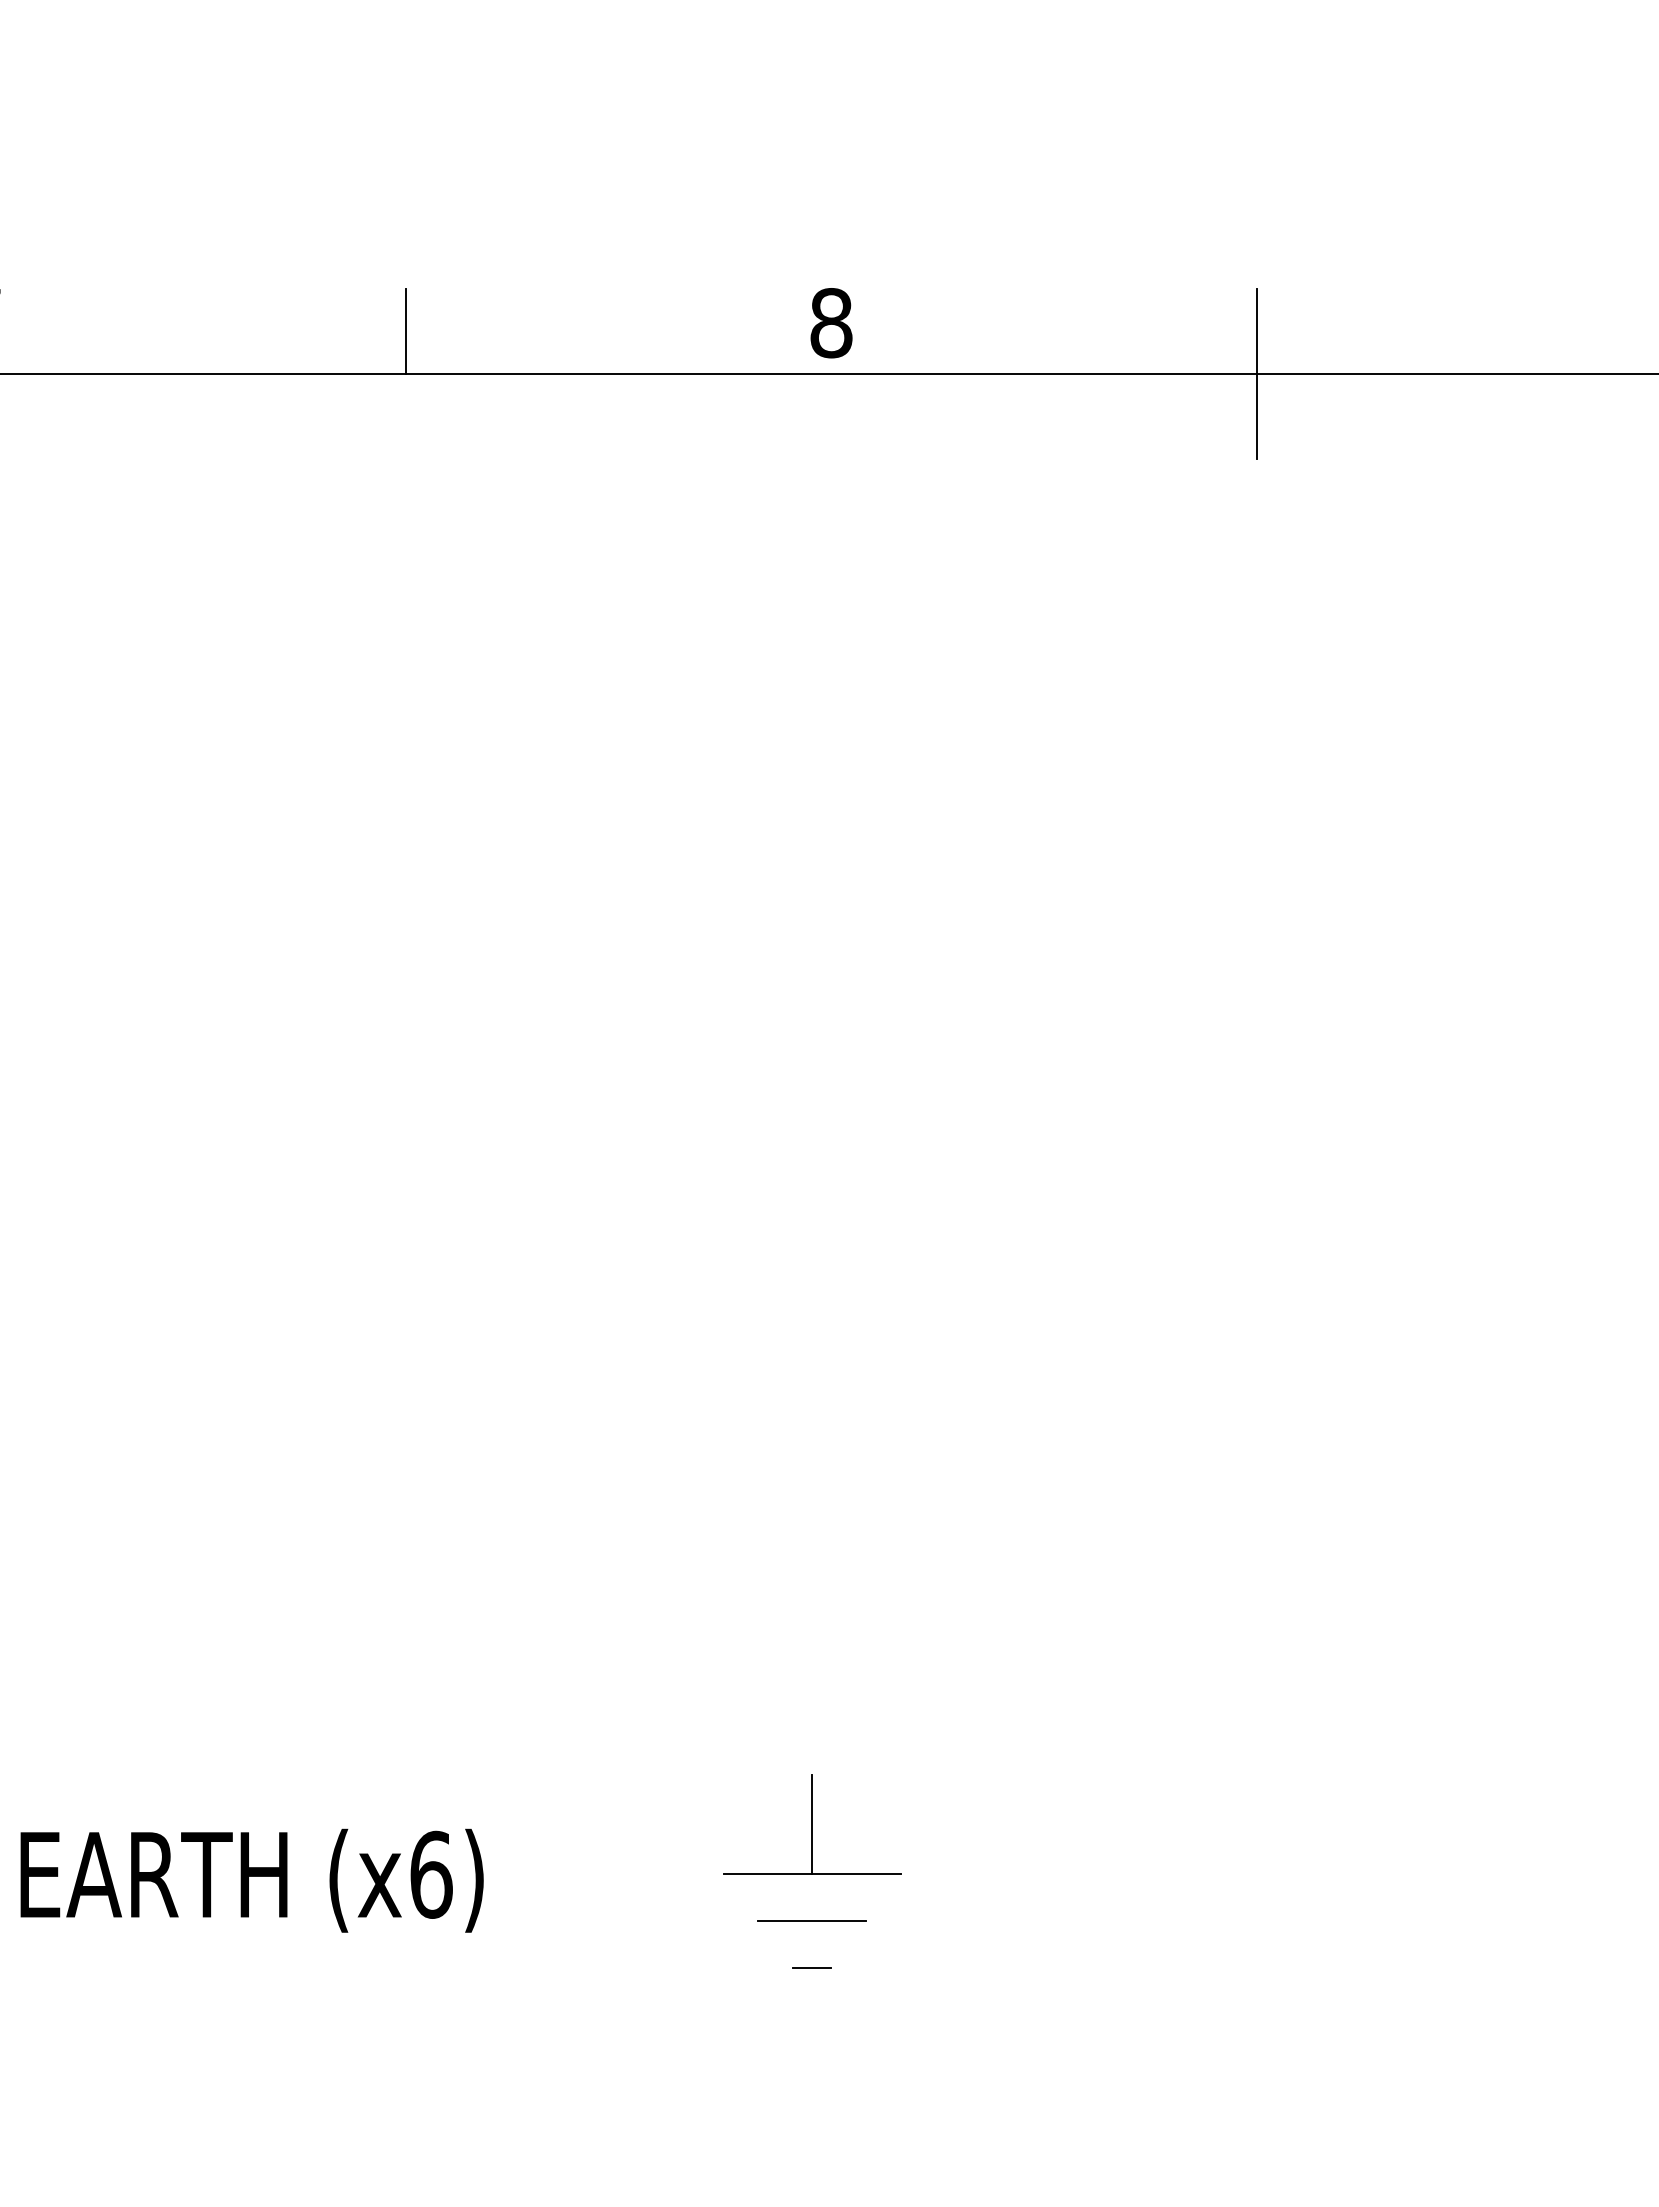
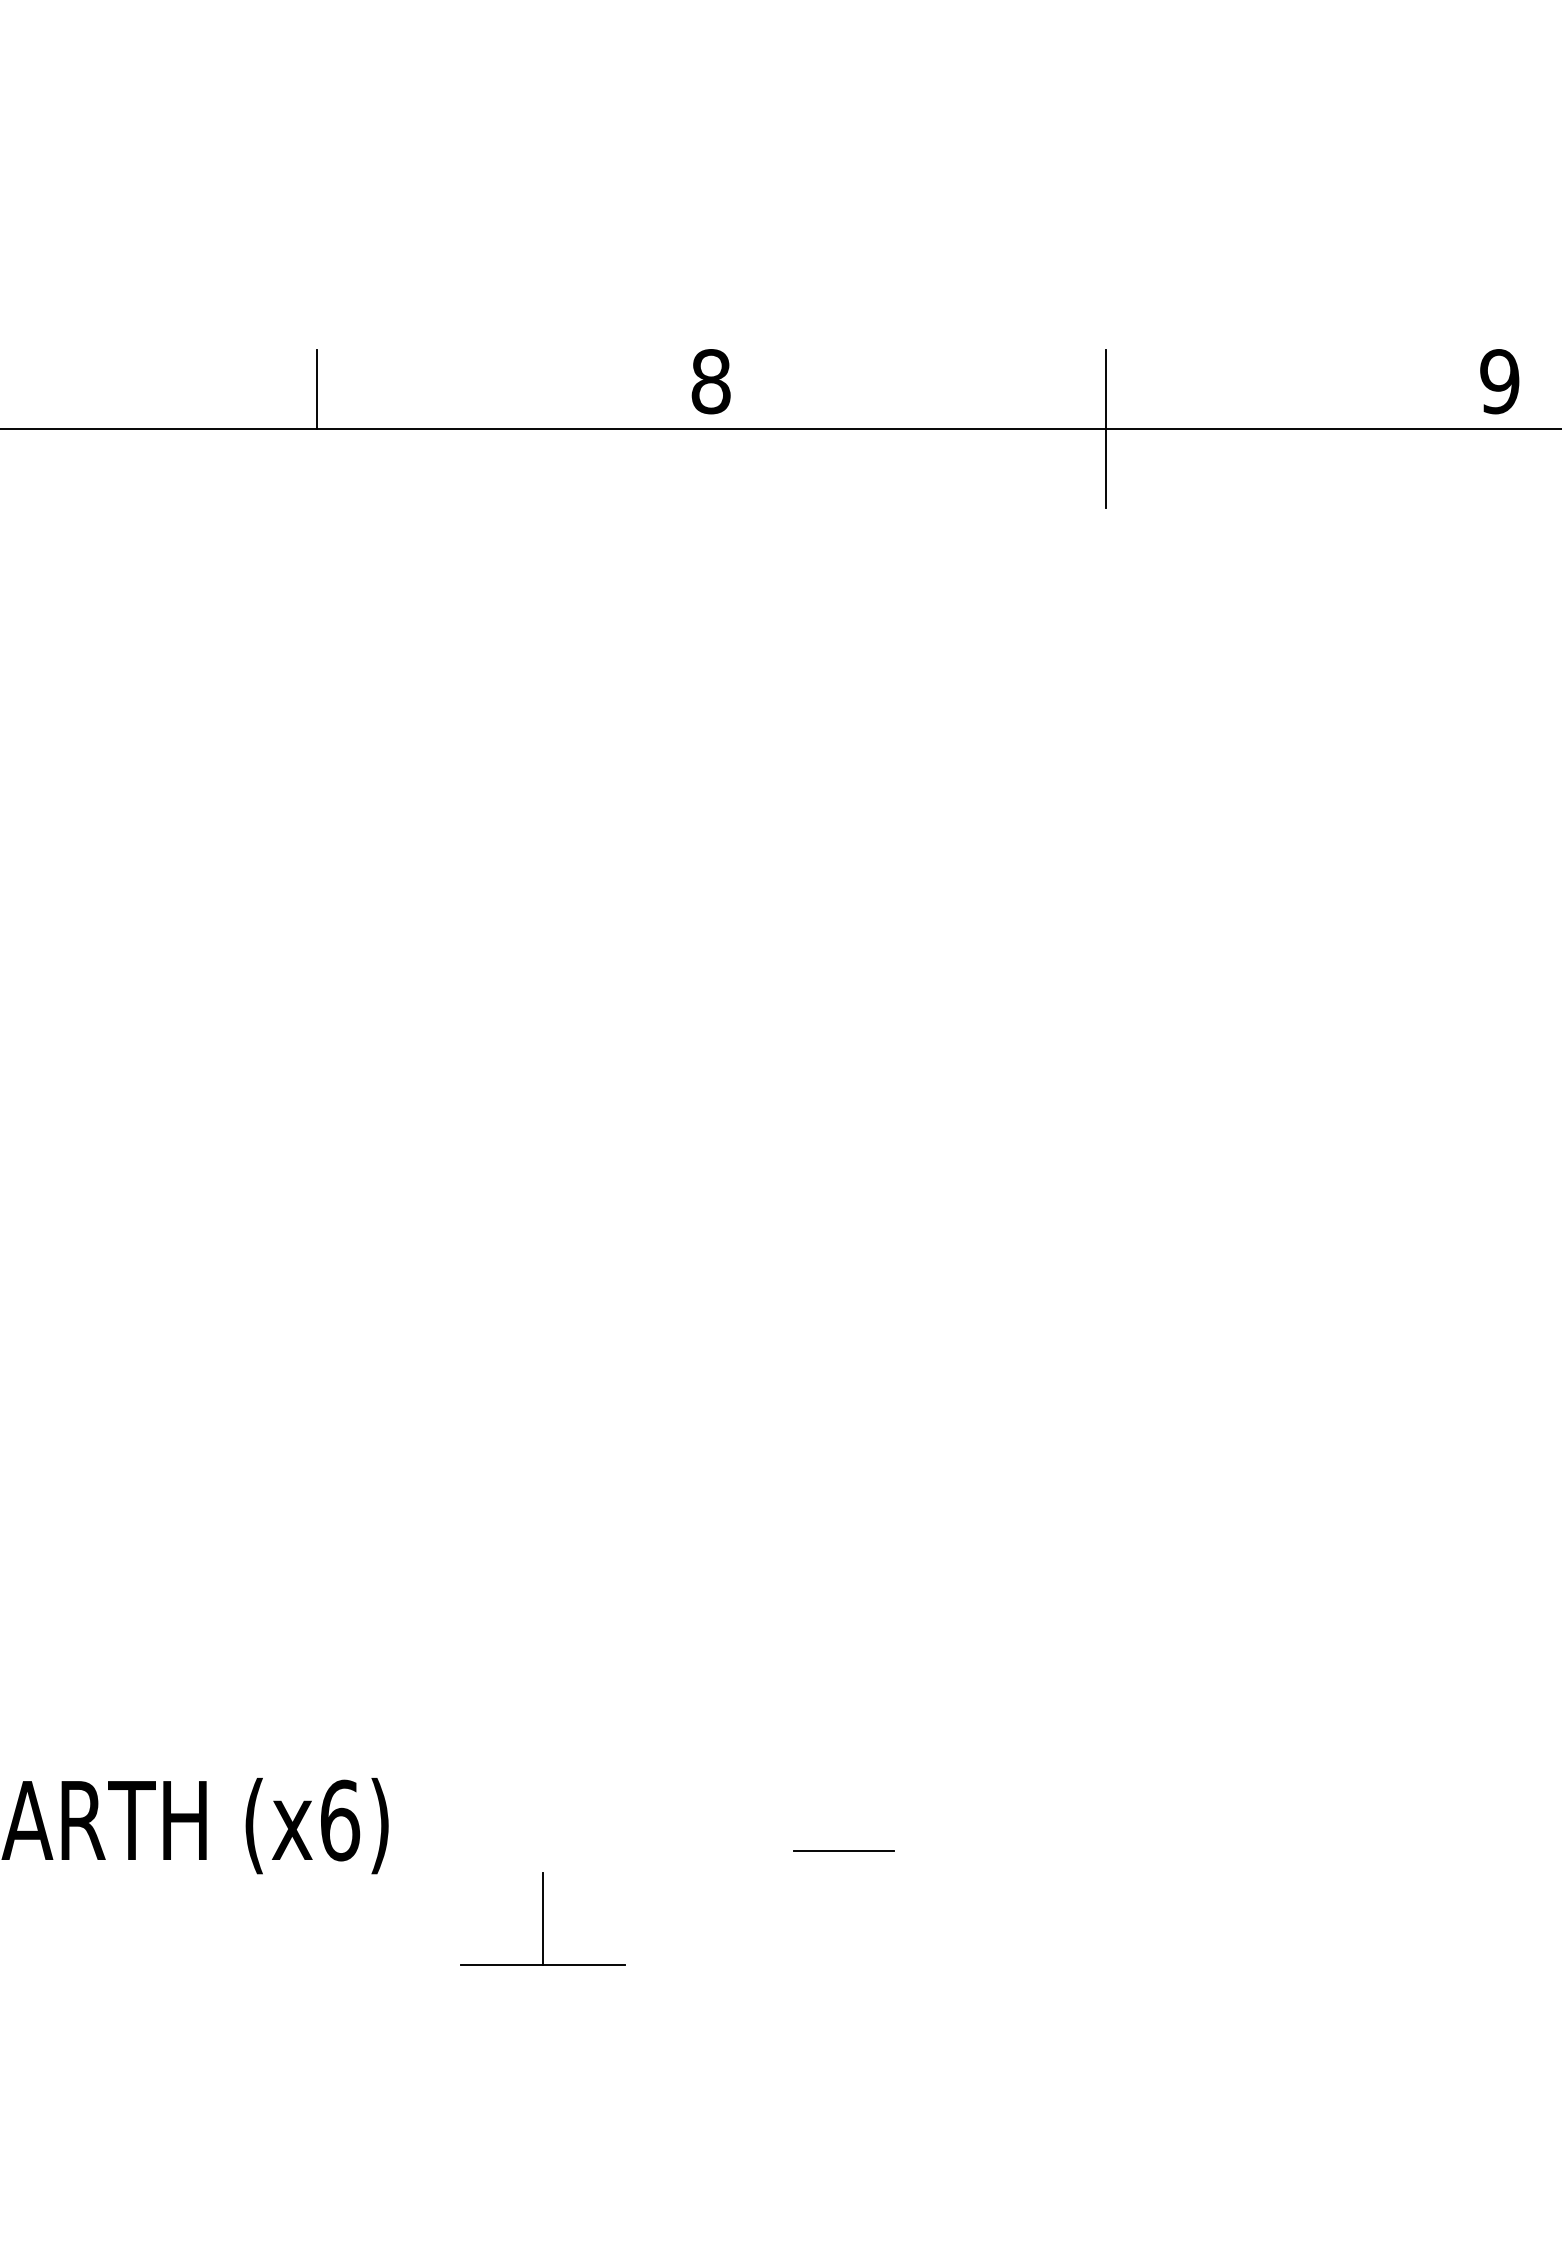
part: (811, 1824) -> (542, 1918), moved
line: (811, 1920) -> (843, 1850), moved
line: (812, 1968) -> (693, 1907), removed

